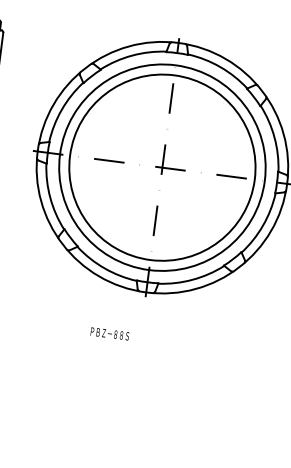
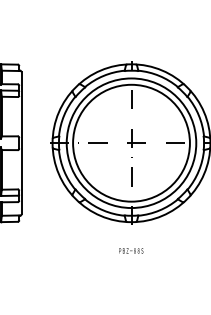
text: (110, 333) -> (131, 250), moved

